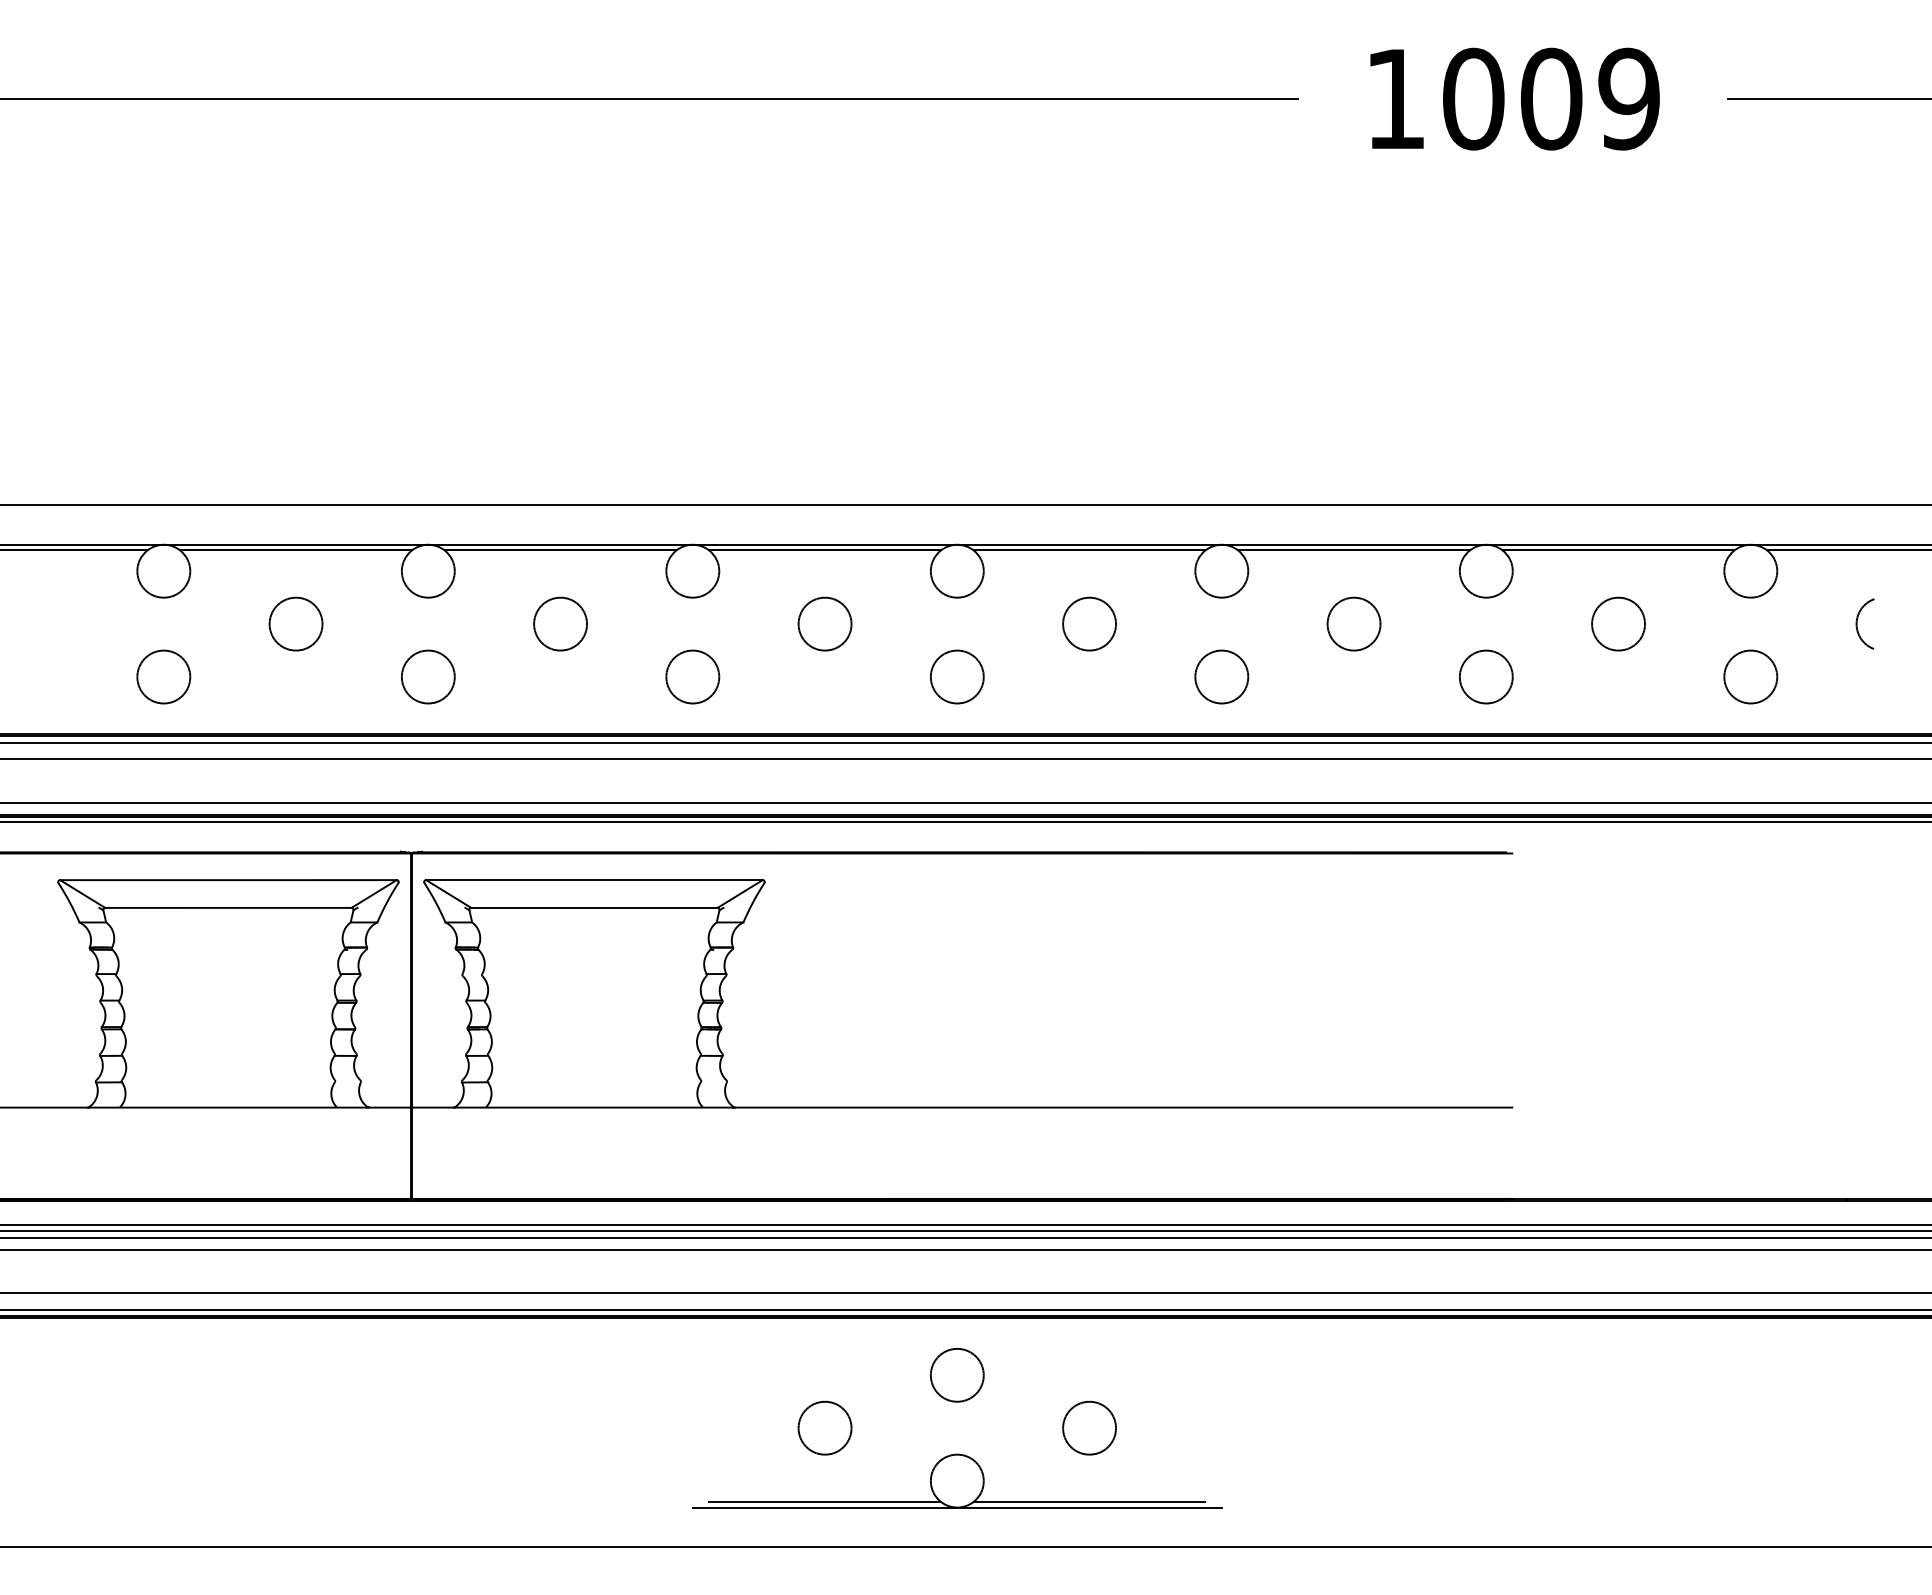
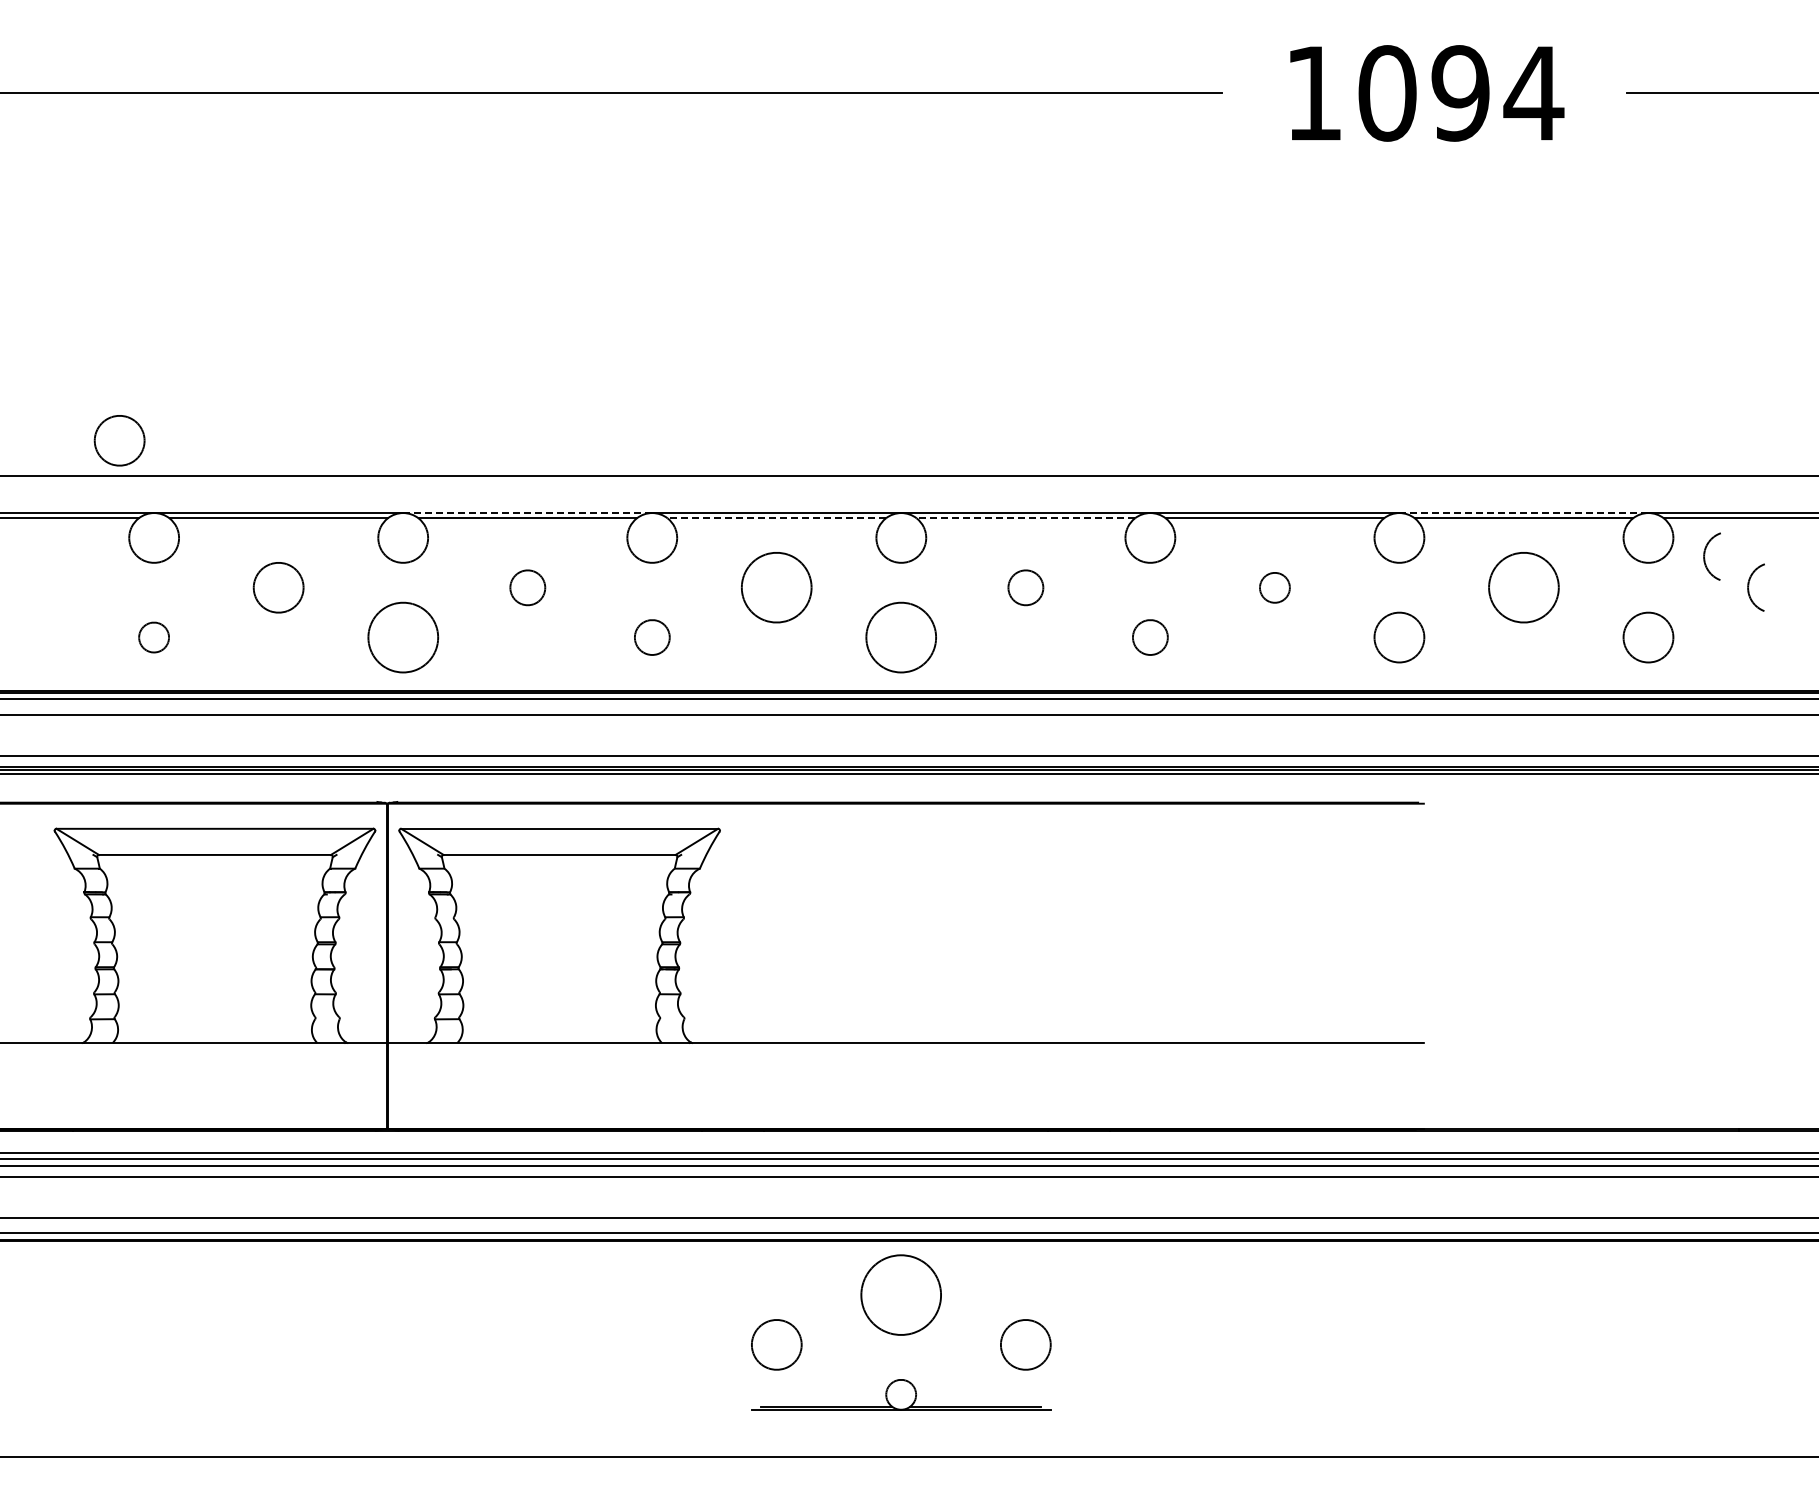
text: (1590, 99) -> (1497, 93), 1009 -> 1094
part: (127, 467) -> (119, 440), added
line: (560, 545) -> (527, 513), solid -> dashed
line: (1618, 545) -> (1523, 513), solid -> dashed
line: (824, 550) -> (776, 518), solid -> dashed
line: (1089, 550) -> (1025, 518), solid -> dashed
part: (1811, 588) -> (1705, 554), added
part: (560, 623) -> (527, 587), size x0.7
part: (824, 623) -> (776, 587), size x1.4
part: (1089, 623) -> (1025, 587), size x0.7
part: (1353, 623) -> (1274, 587), size x0.6
part: (1618, 623) -> (1523, 587), size x1.4
part: (163, 676) -> (153, 637), size x0.6
part: (427, 676) -> (402, 637), size x1.4
part: (693, 676) -> (652, 637), size x0.7
part: (957, 676) -> (901, 637), size x1.4
part: (1221, 676) -> (1150, 637), size x0.7
part: (957, 1374) -> (901, 1294), size x1.6
part: (956, 1480) -> (900, 1394), size x0.6

